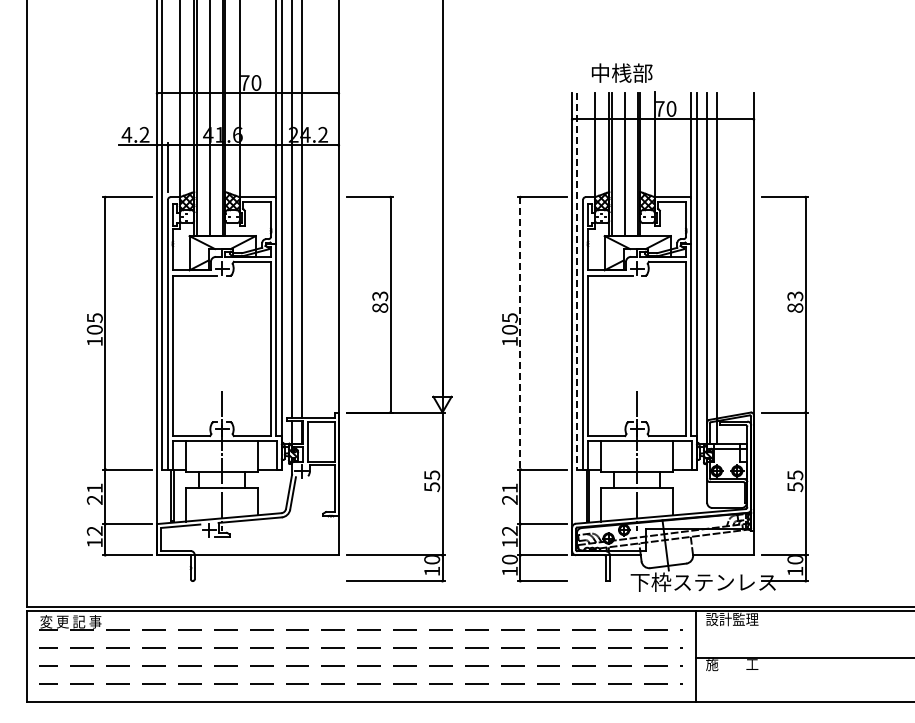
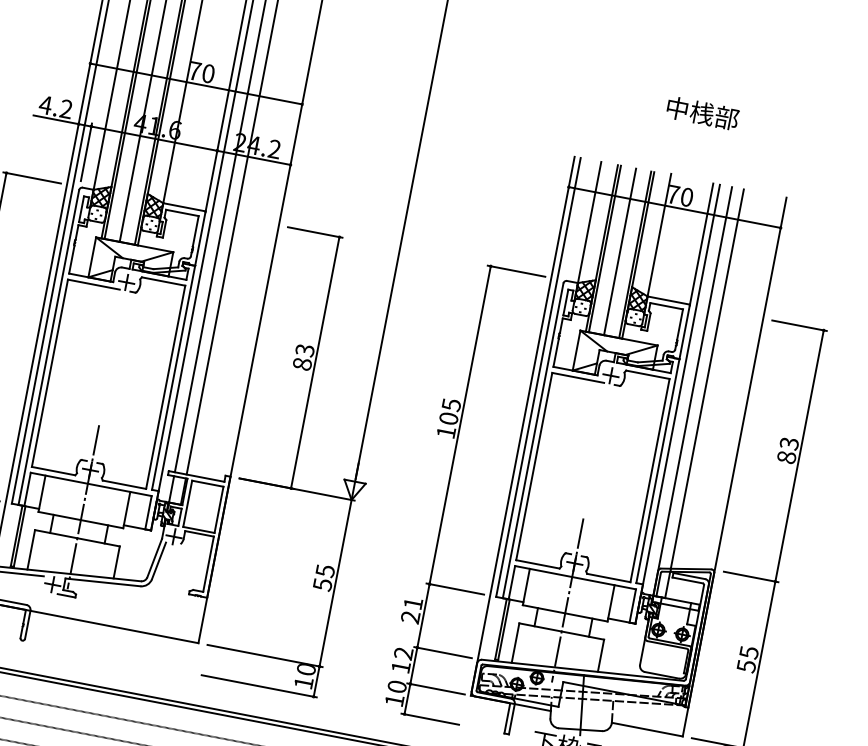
text: (622, 72) -> (703, 112), moved
line: (577, 282) -> (538, 378), dashed -> solid
line: (520, 333) -> (460, 425), dashed -> solid

